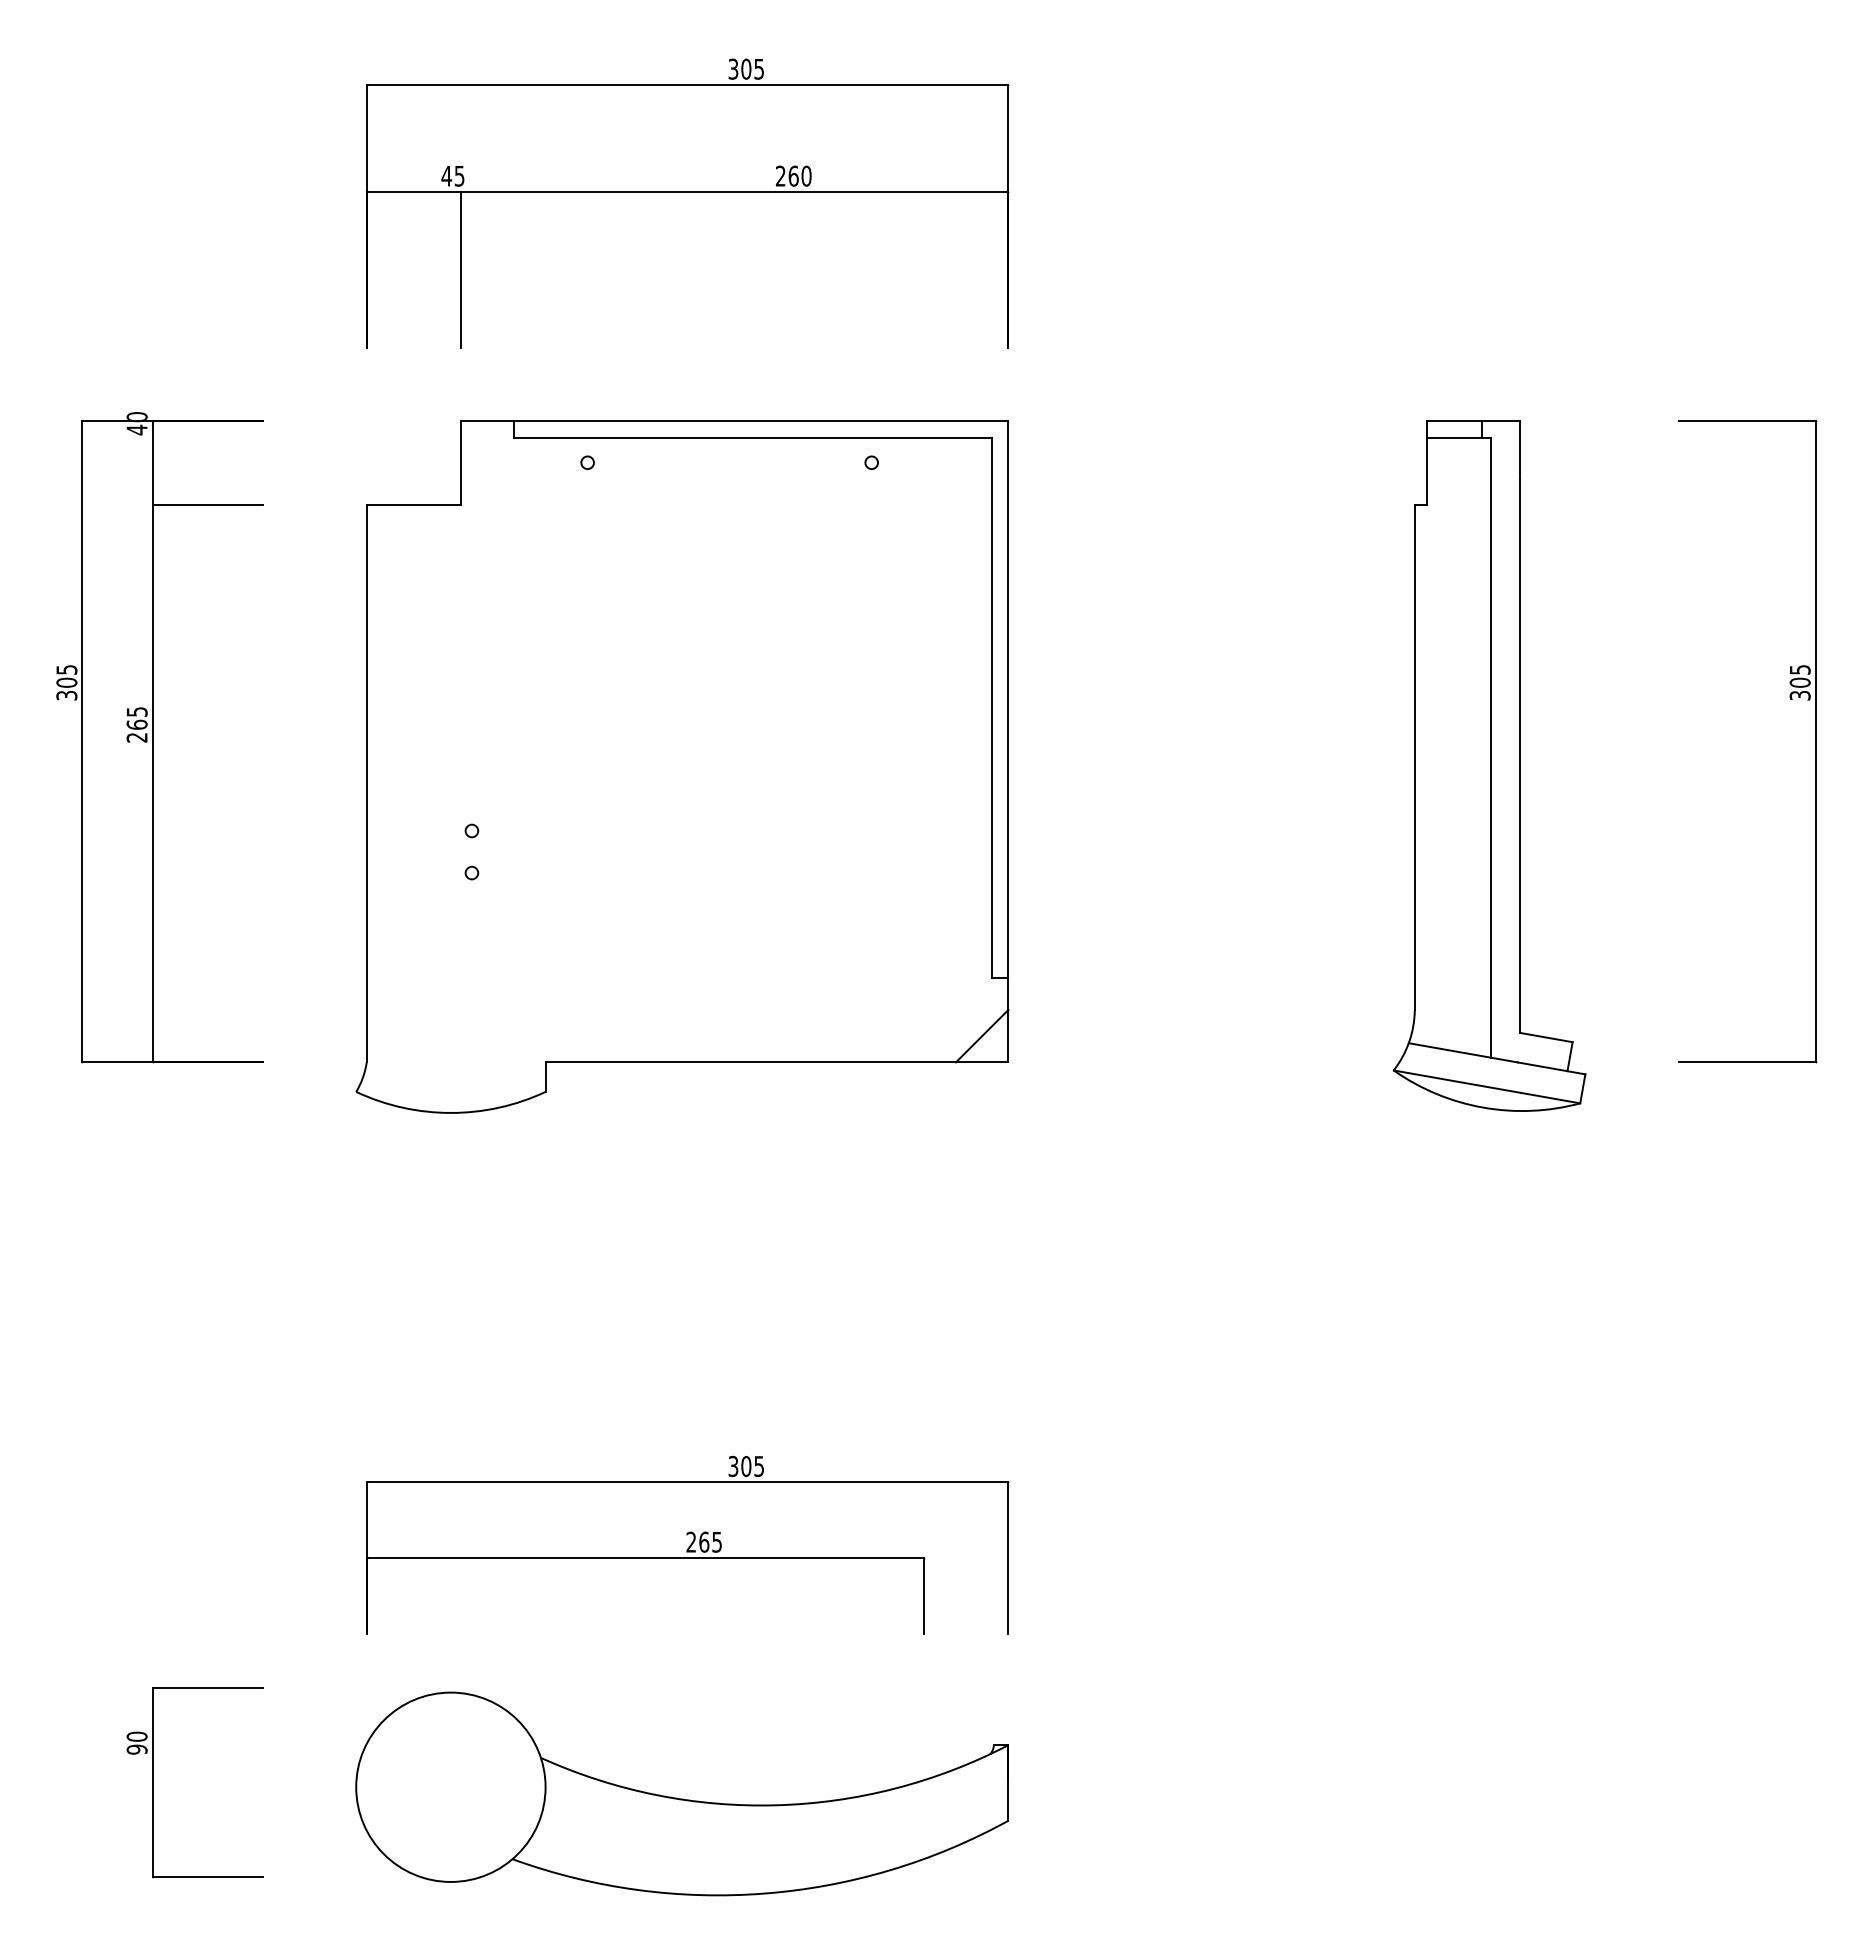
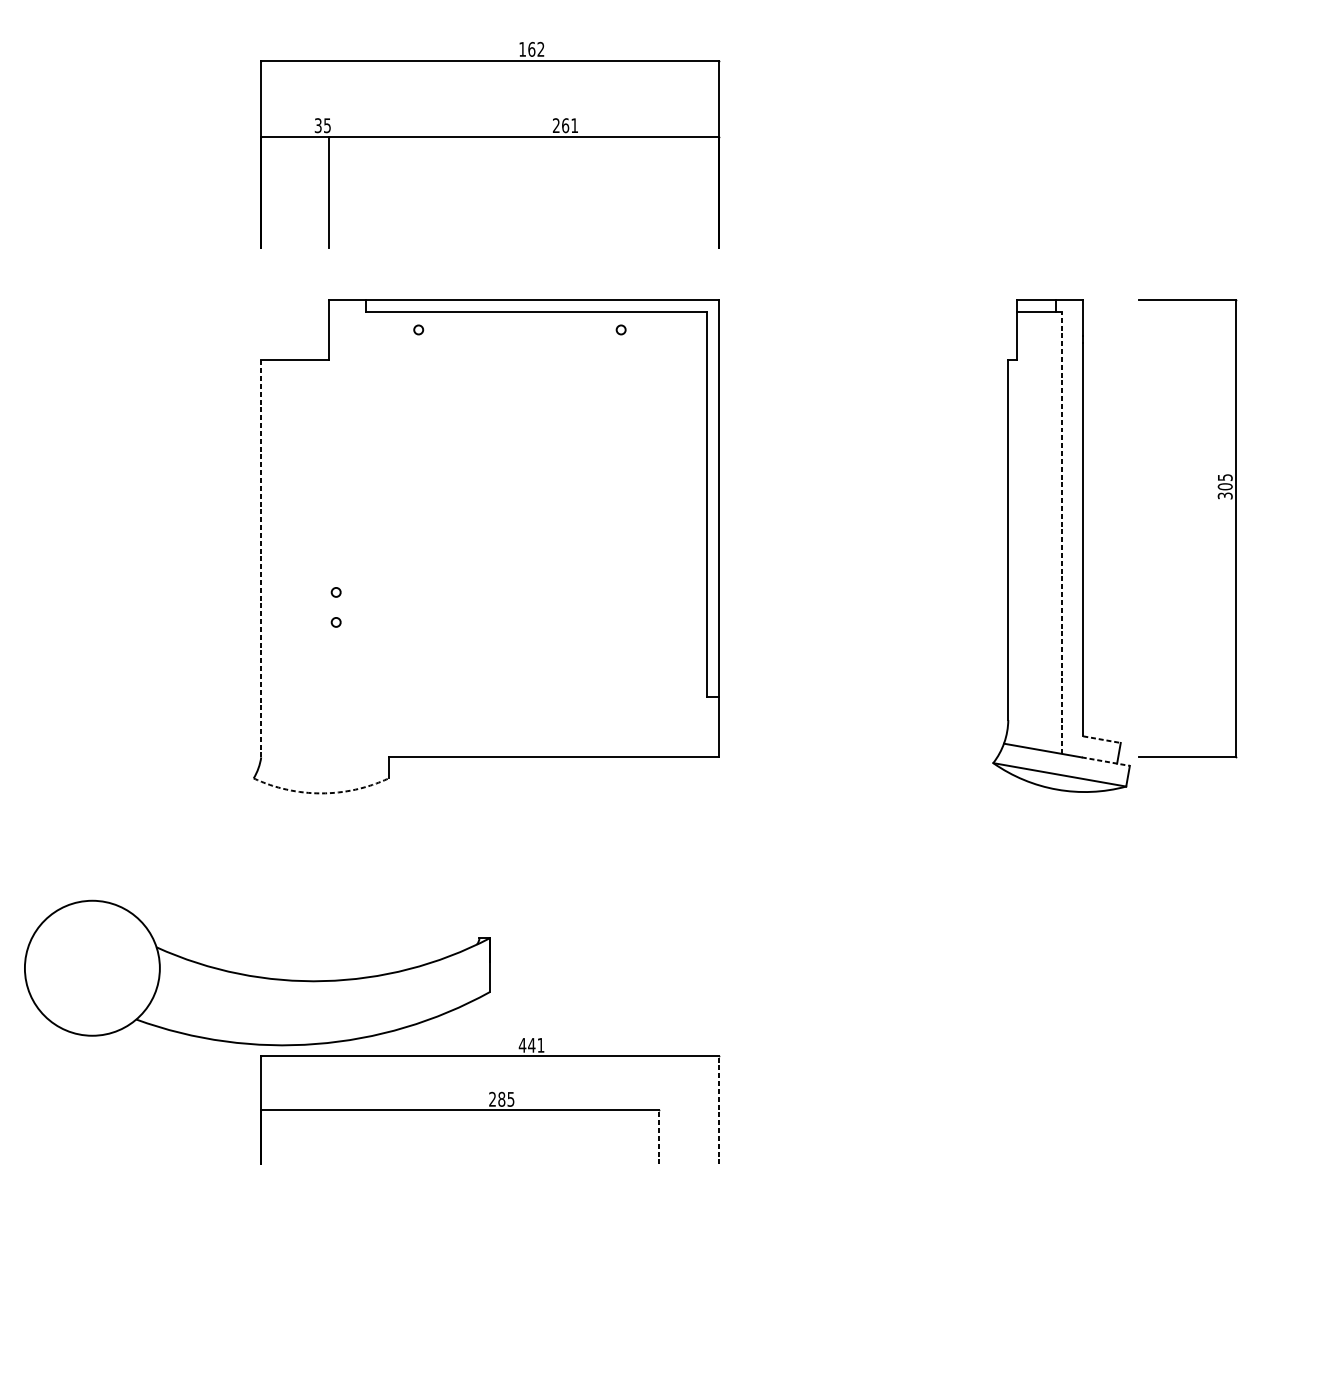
text: (745, 68) -> (531, 48), 305 -> 162
text: (446, 175) -> (318, 125), 45 -> 35
text: (806, 175) -> (574, 125), 260 -> 261
part: (1790, 699) -> (1218, 498), moved
part: (159, 737) -> (113, 525), removed
line: (1490, 747) -> (1062, 532), solid -> dashed
line: (366, 783) -> (261, 558), solid -> dashed
line: (981, 1035) -> (699, 738), removed
line: (1546, 1037) -> (1102, 739), solid -> dashed
line: (1552, 1068) -> (1106, 761), solid -> dashed
arc: (450, 1112) -> (320, 793), solid -> dashed
text: (745, 1466) -> (531, 1045), 305 -> 441
text: (704, 1541) -> (501, 1098), 265 -> 285
line: (1008, 1557) -> (718, 1110), solid -> dashed
line: (924, 1595) -> (658, 1137), solid -> dashed
part: (153, 1782) -> (109, 1270), removed
part: (681, 1793) -> (256, 972), moved

